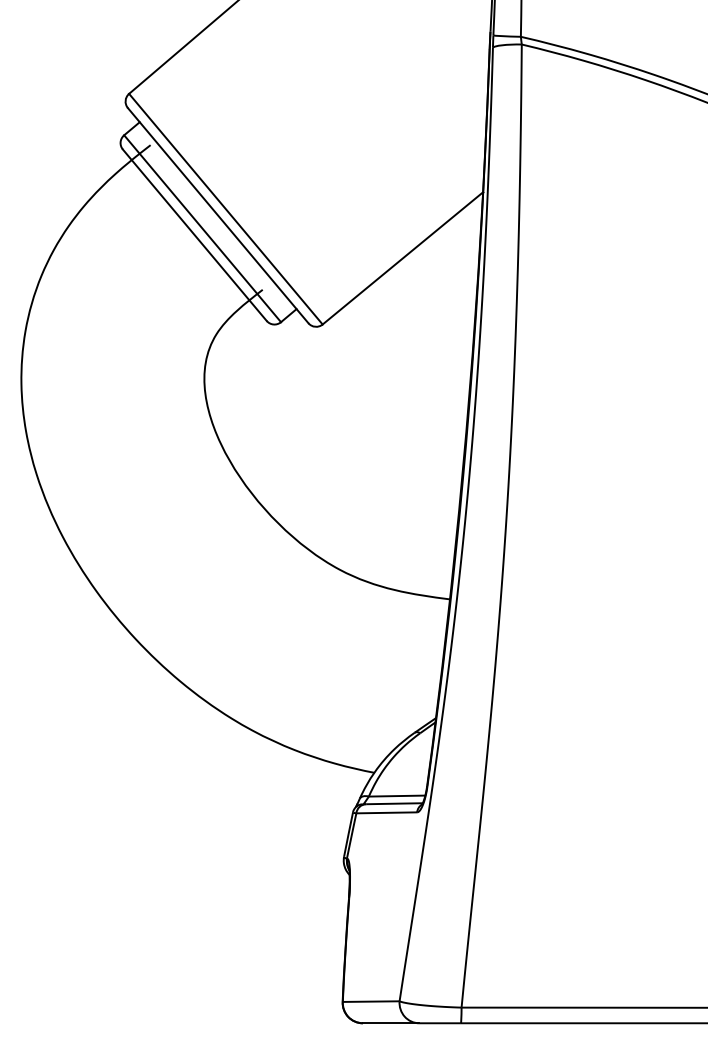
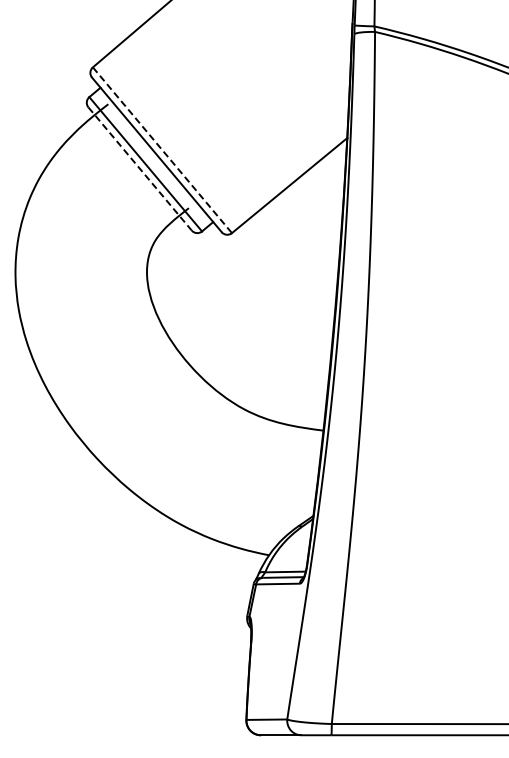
line: (225, 209) -> (162, 150), solid -> dashed
line: (195, 235) -> (140, 169), solid -> dashed

